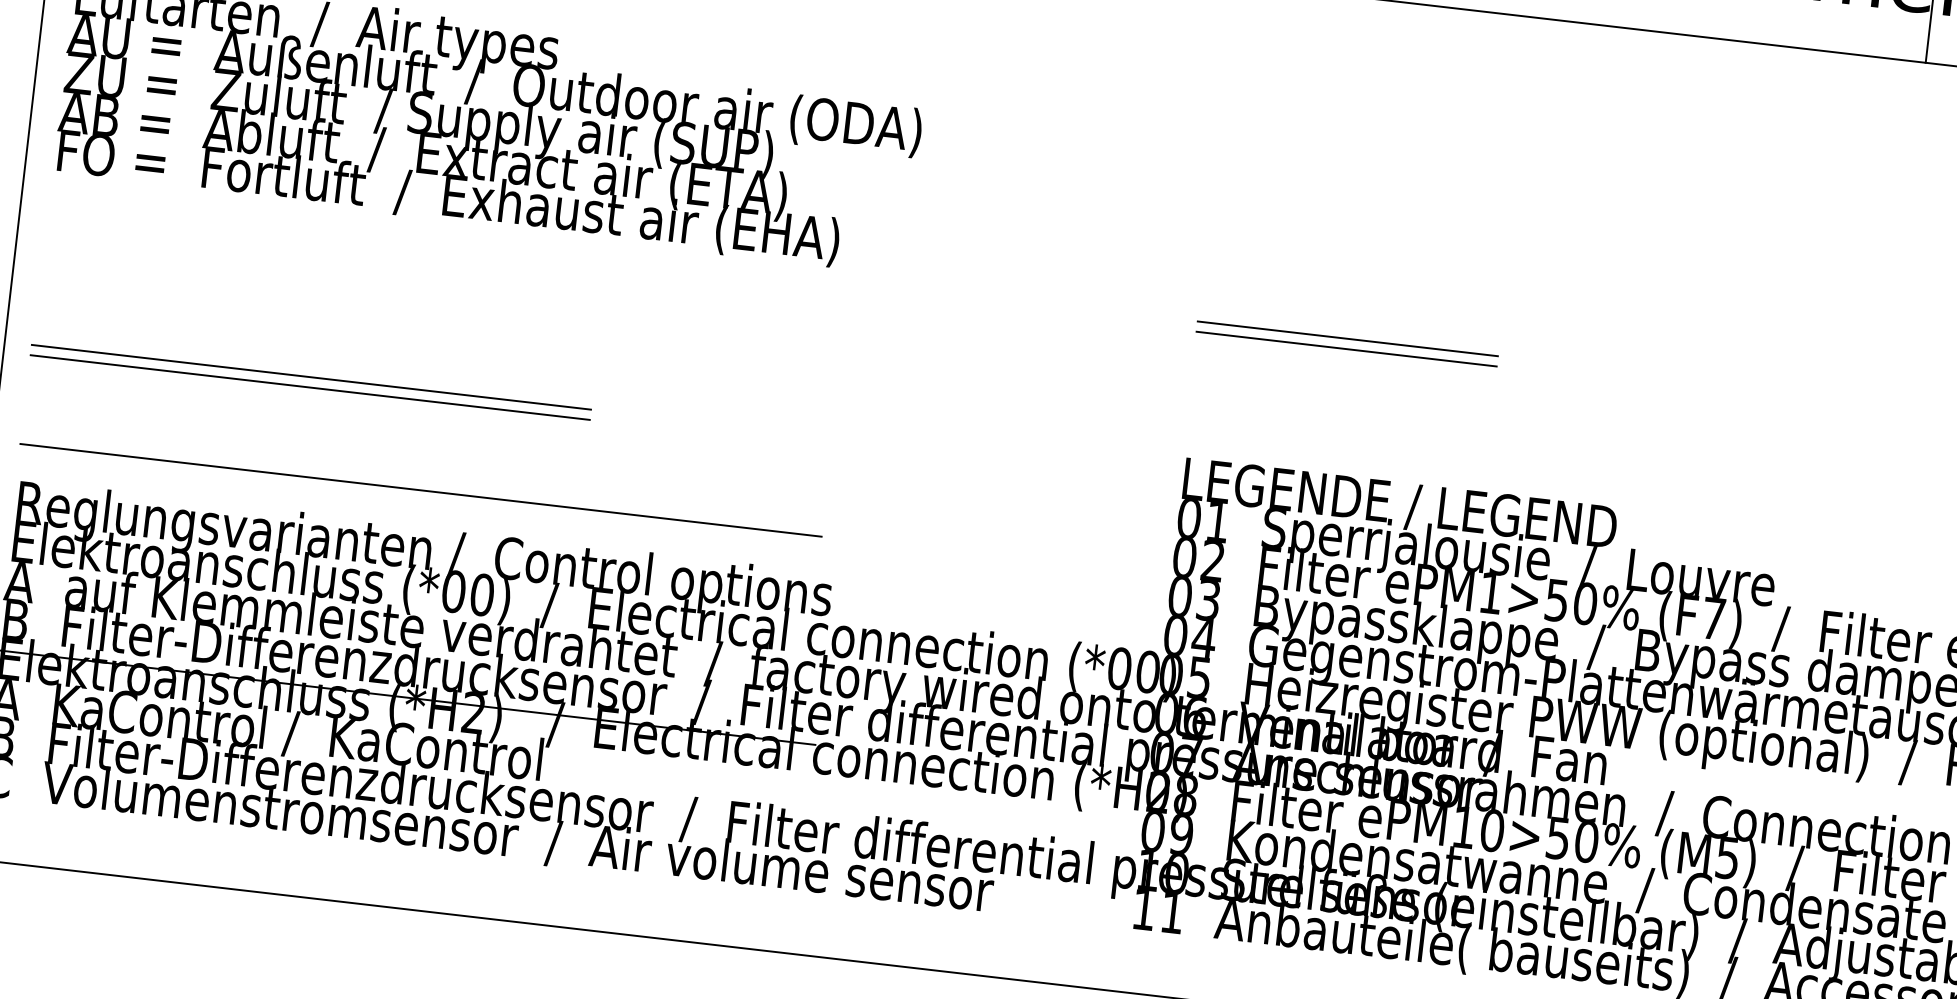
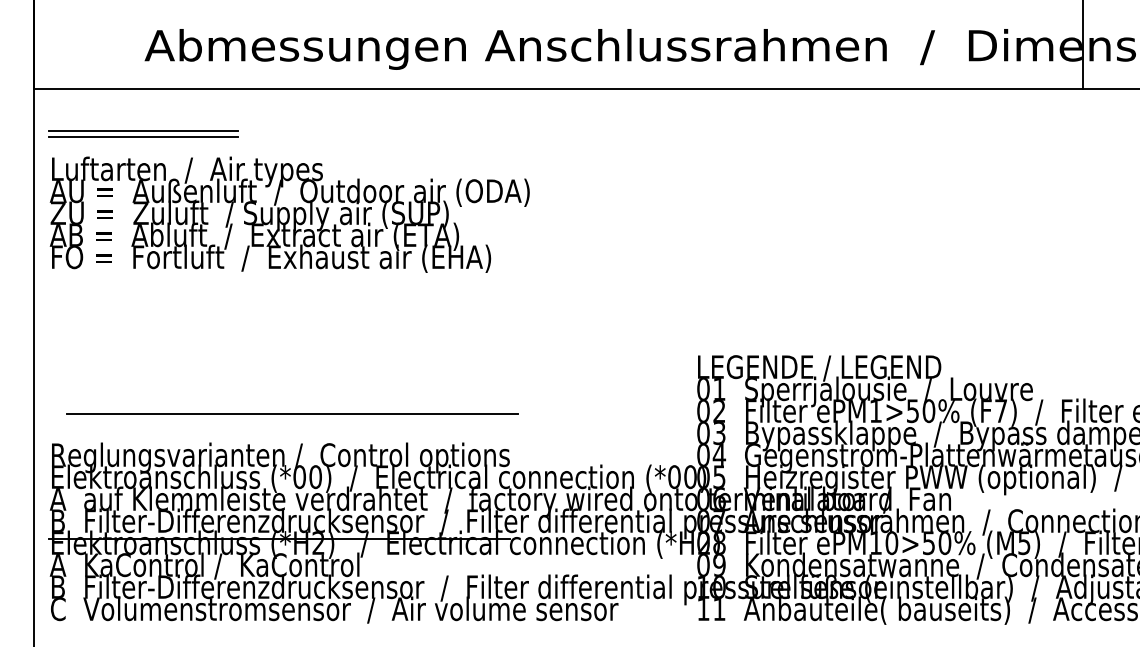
line: (1346, 339) -> (779, 279), removed
line: (1345, 349) -> (779, 285), removed
line: (310, 377) -> (206, 367), removed
line: (309, 386) -> (206, 372), removed
line: (420, 489) -> (292, 413), moved

